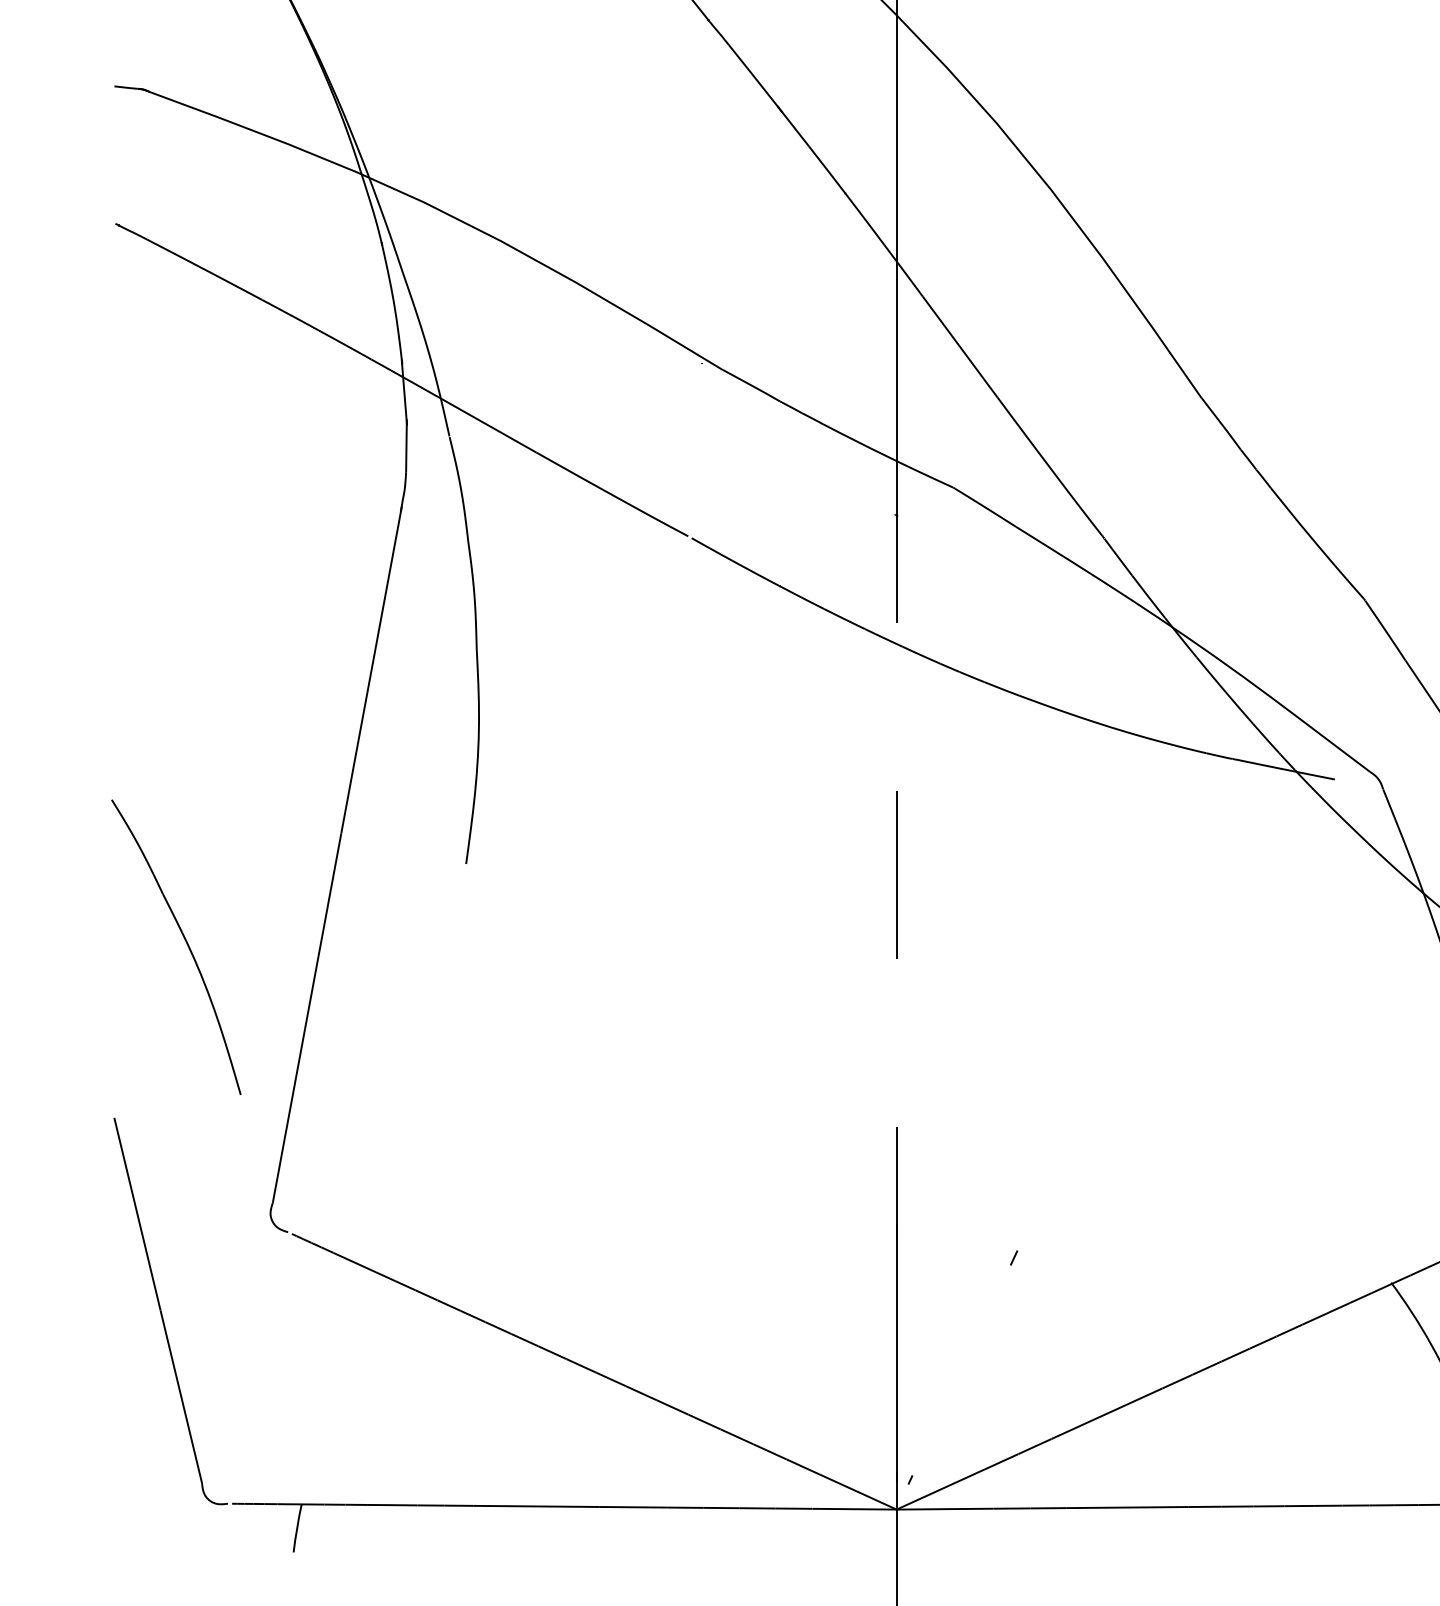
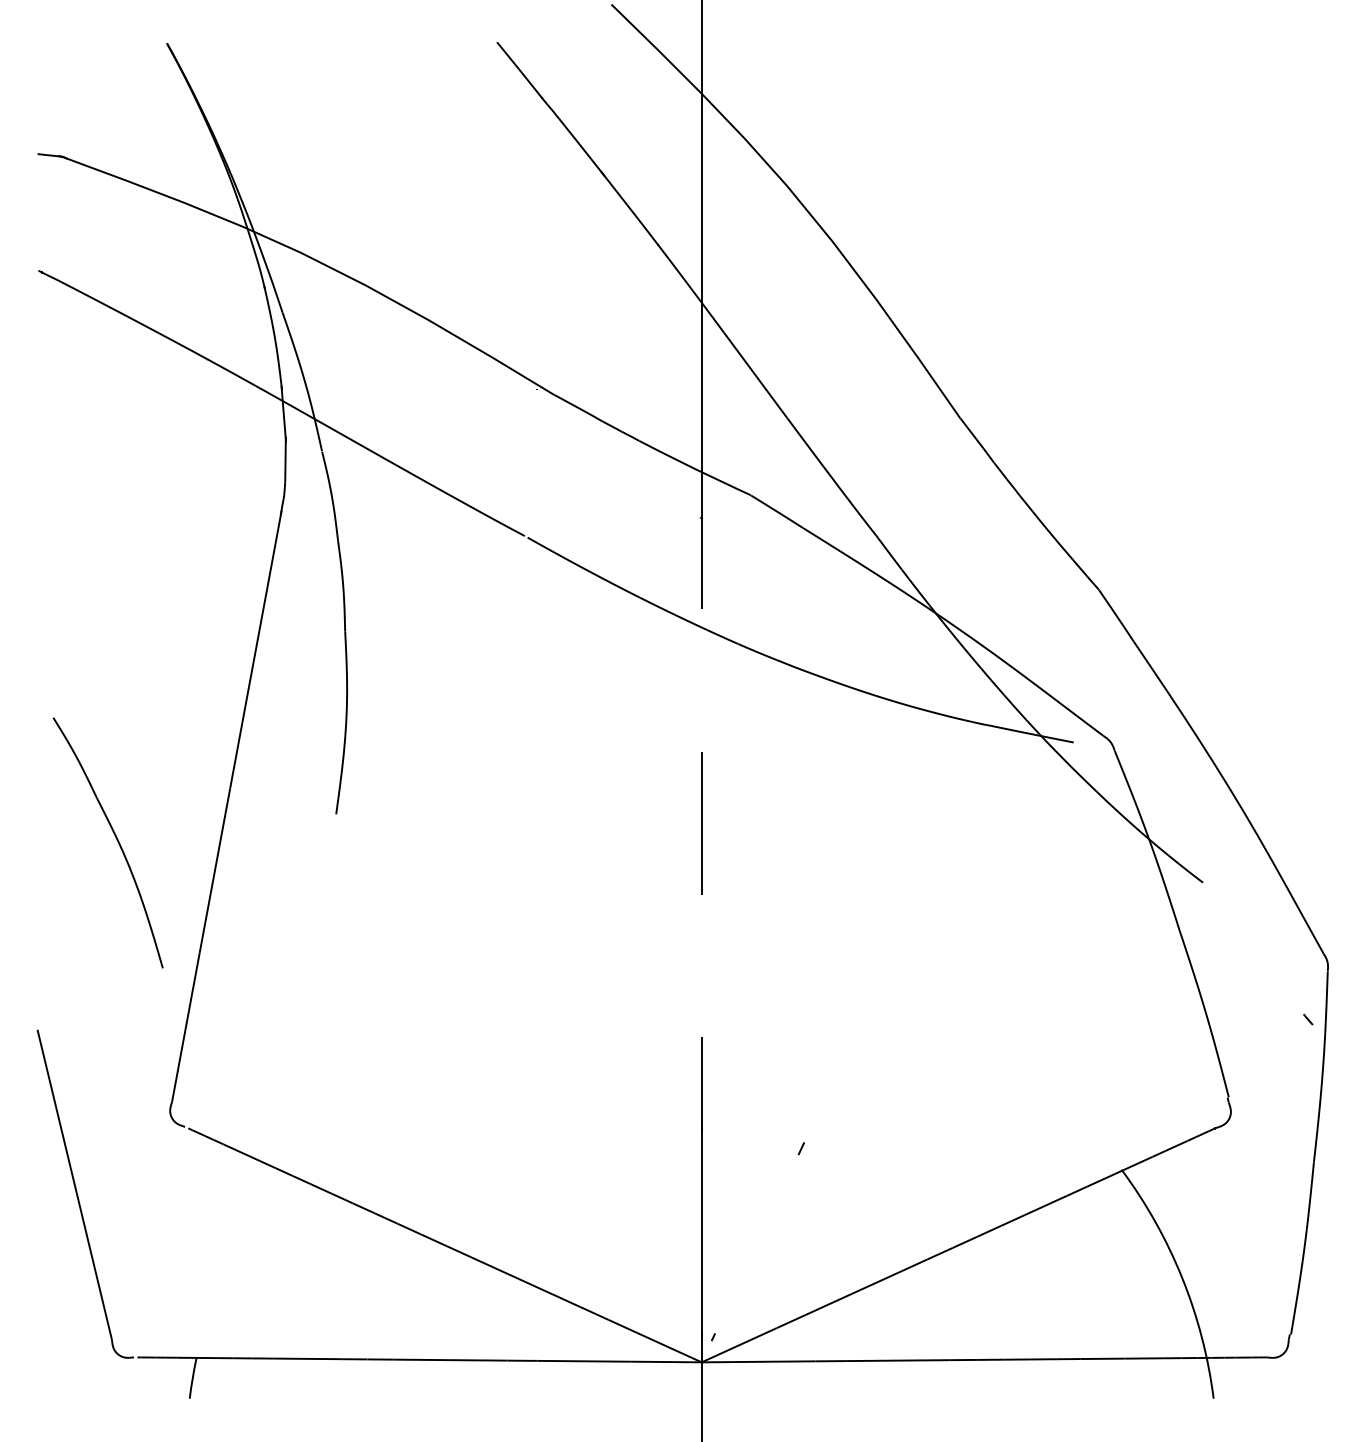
part: (184, 942) -> (115, 838), moved

